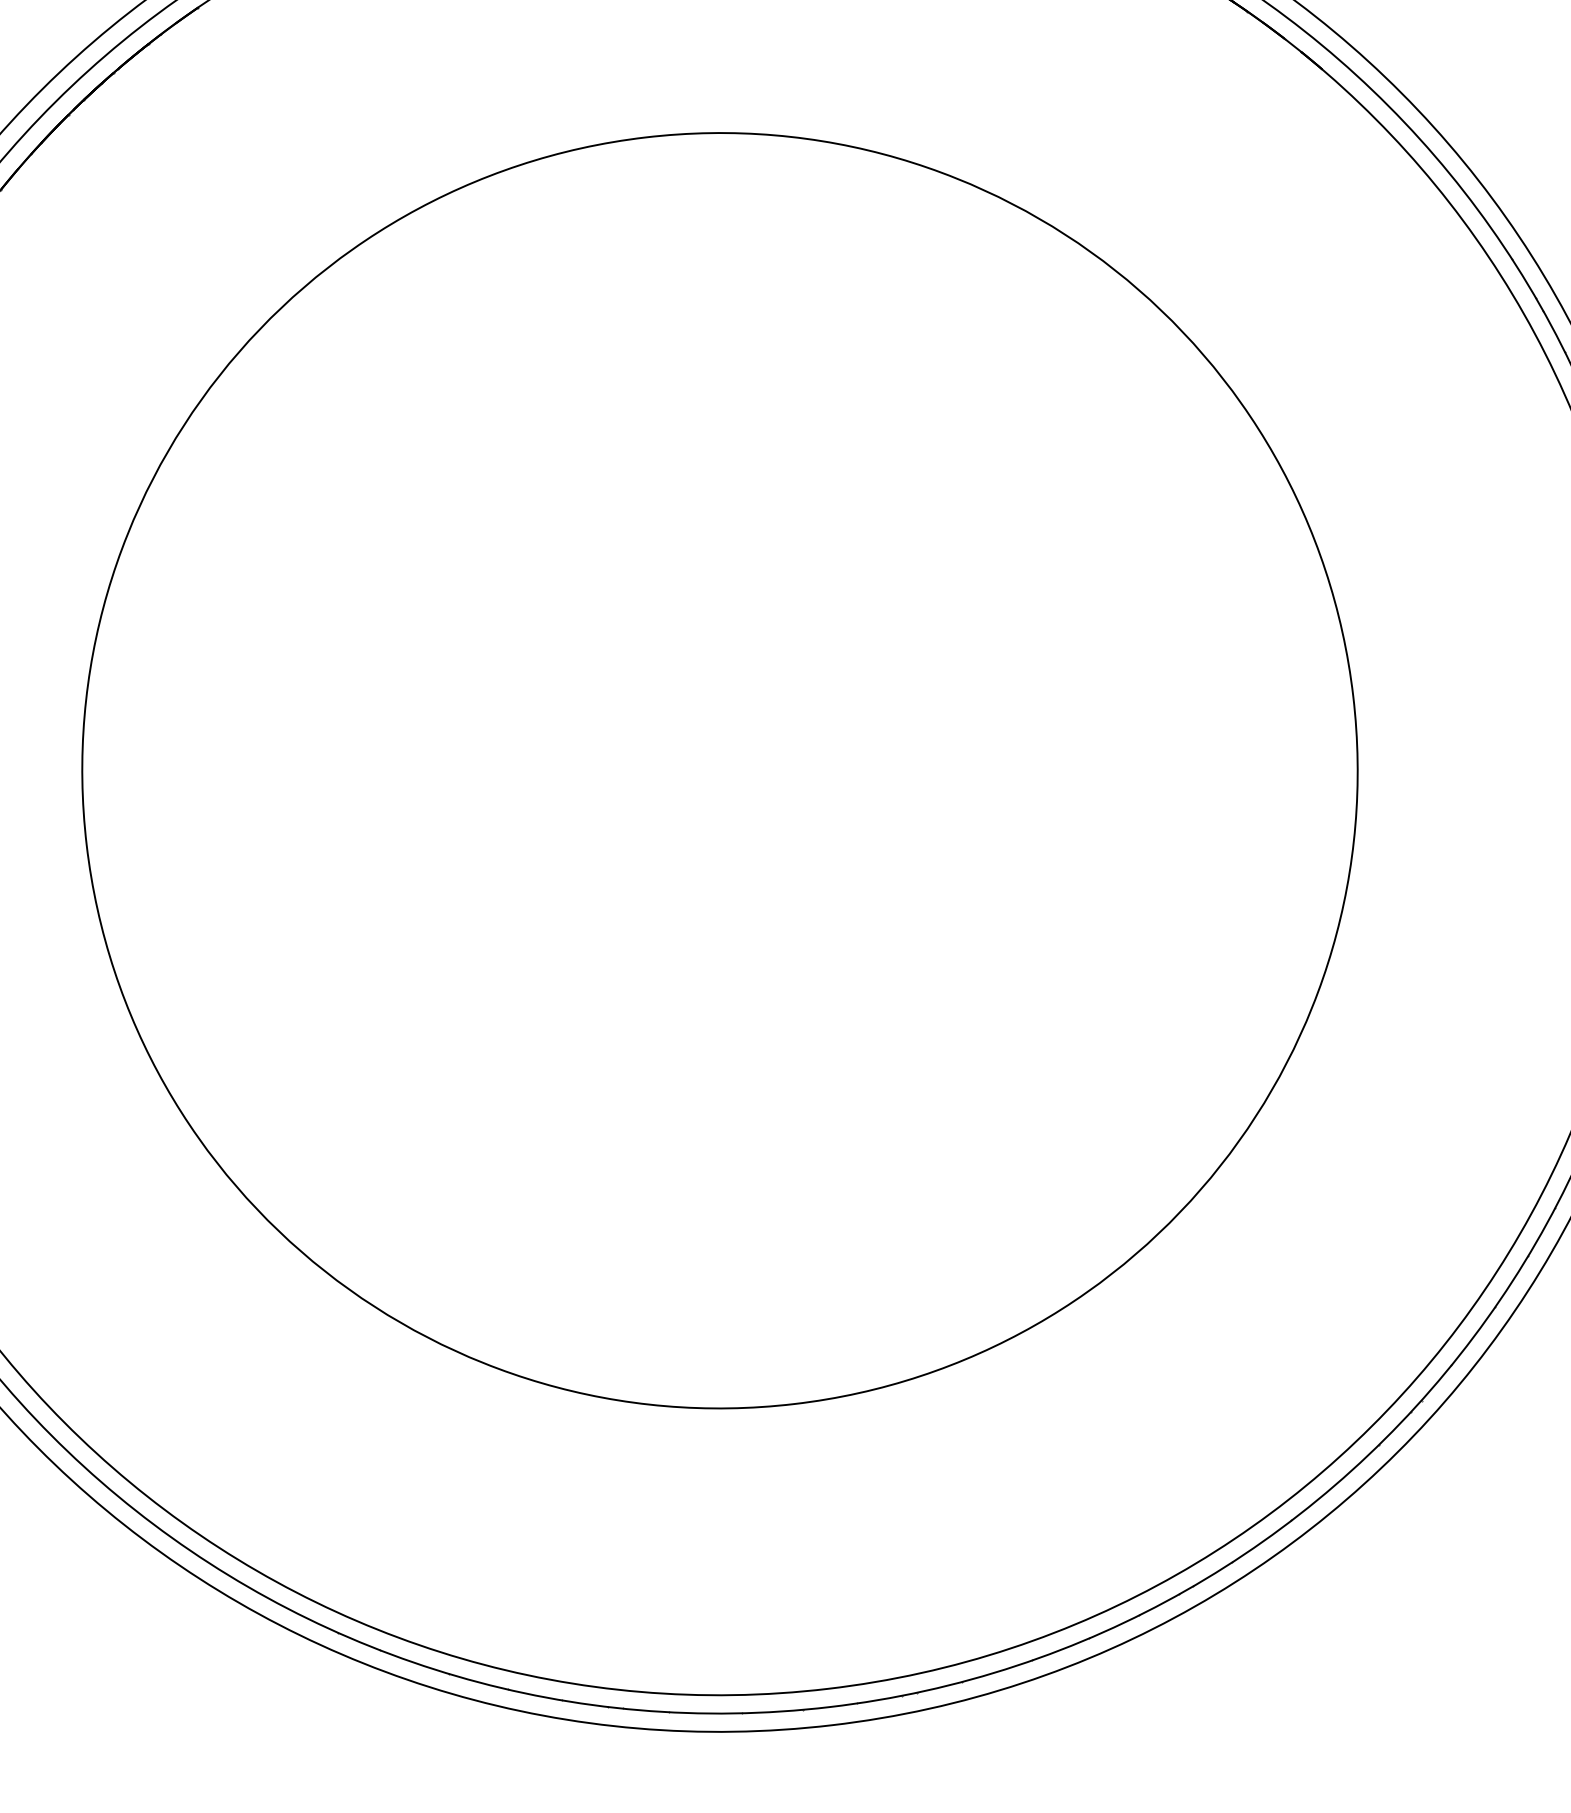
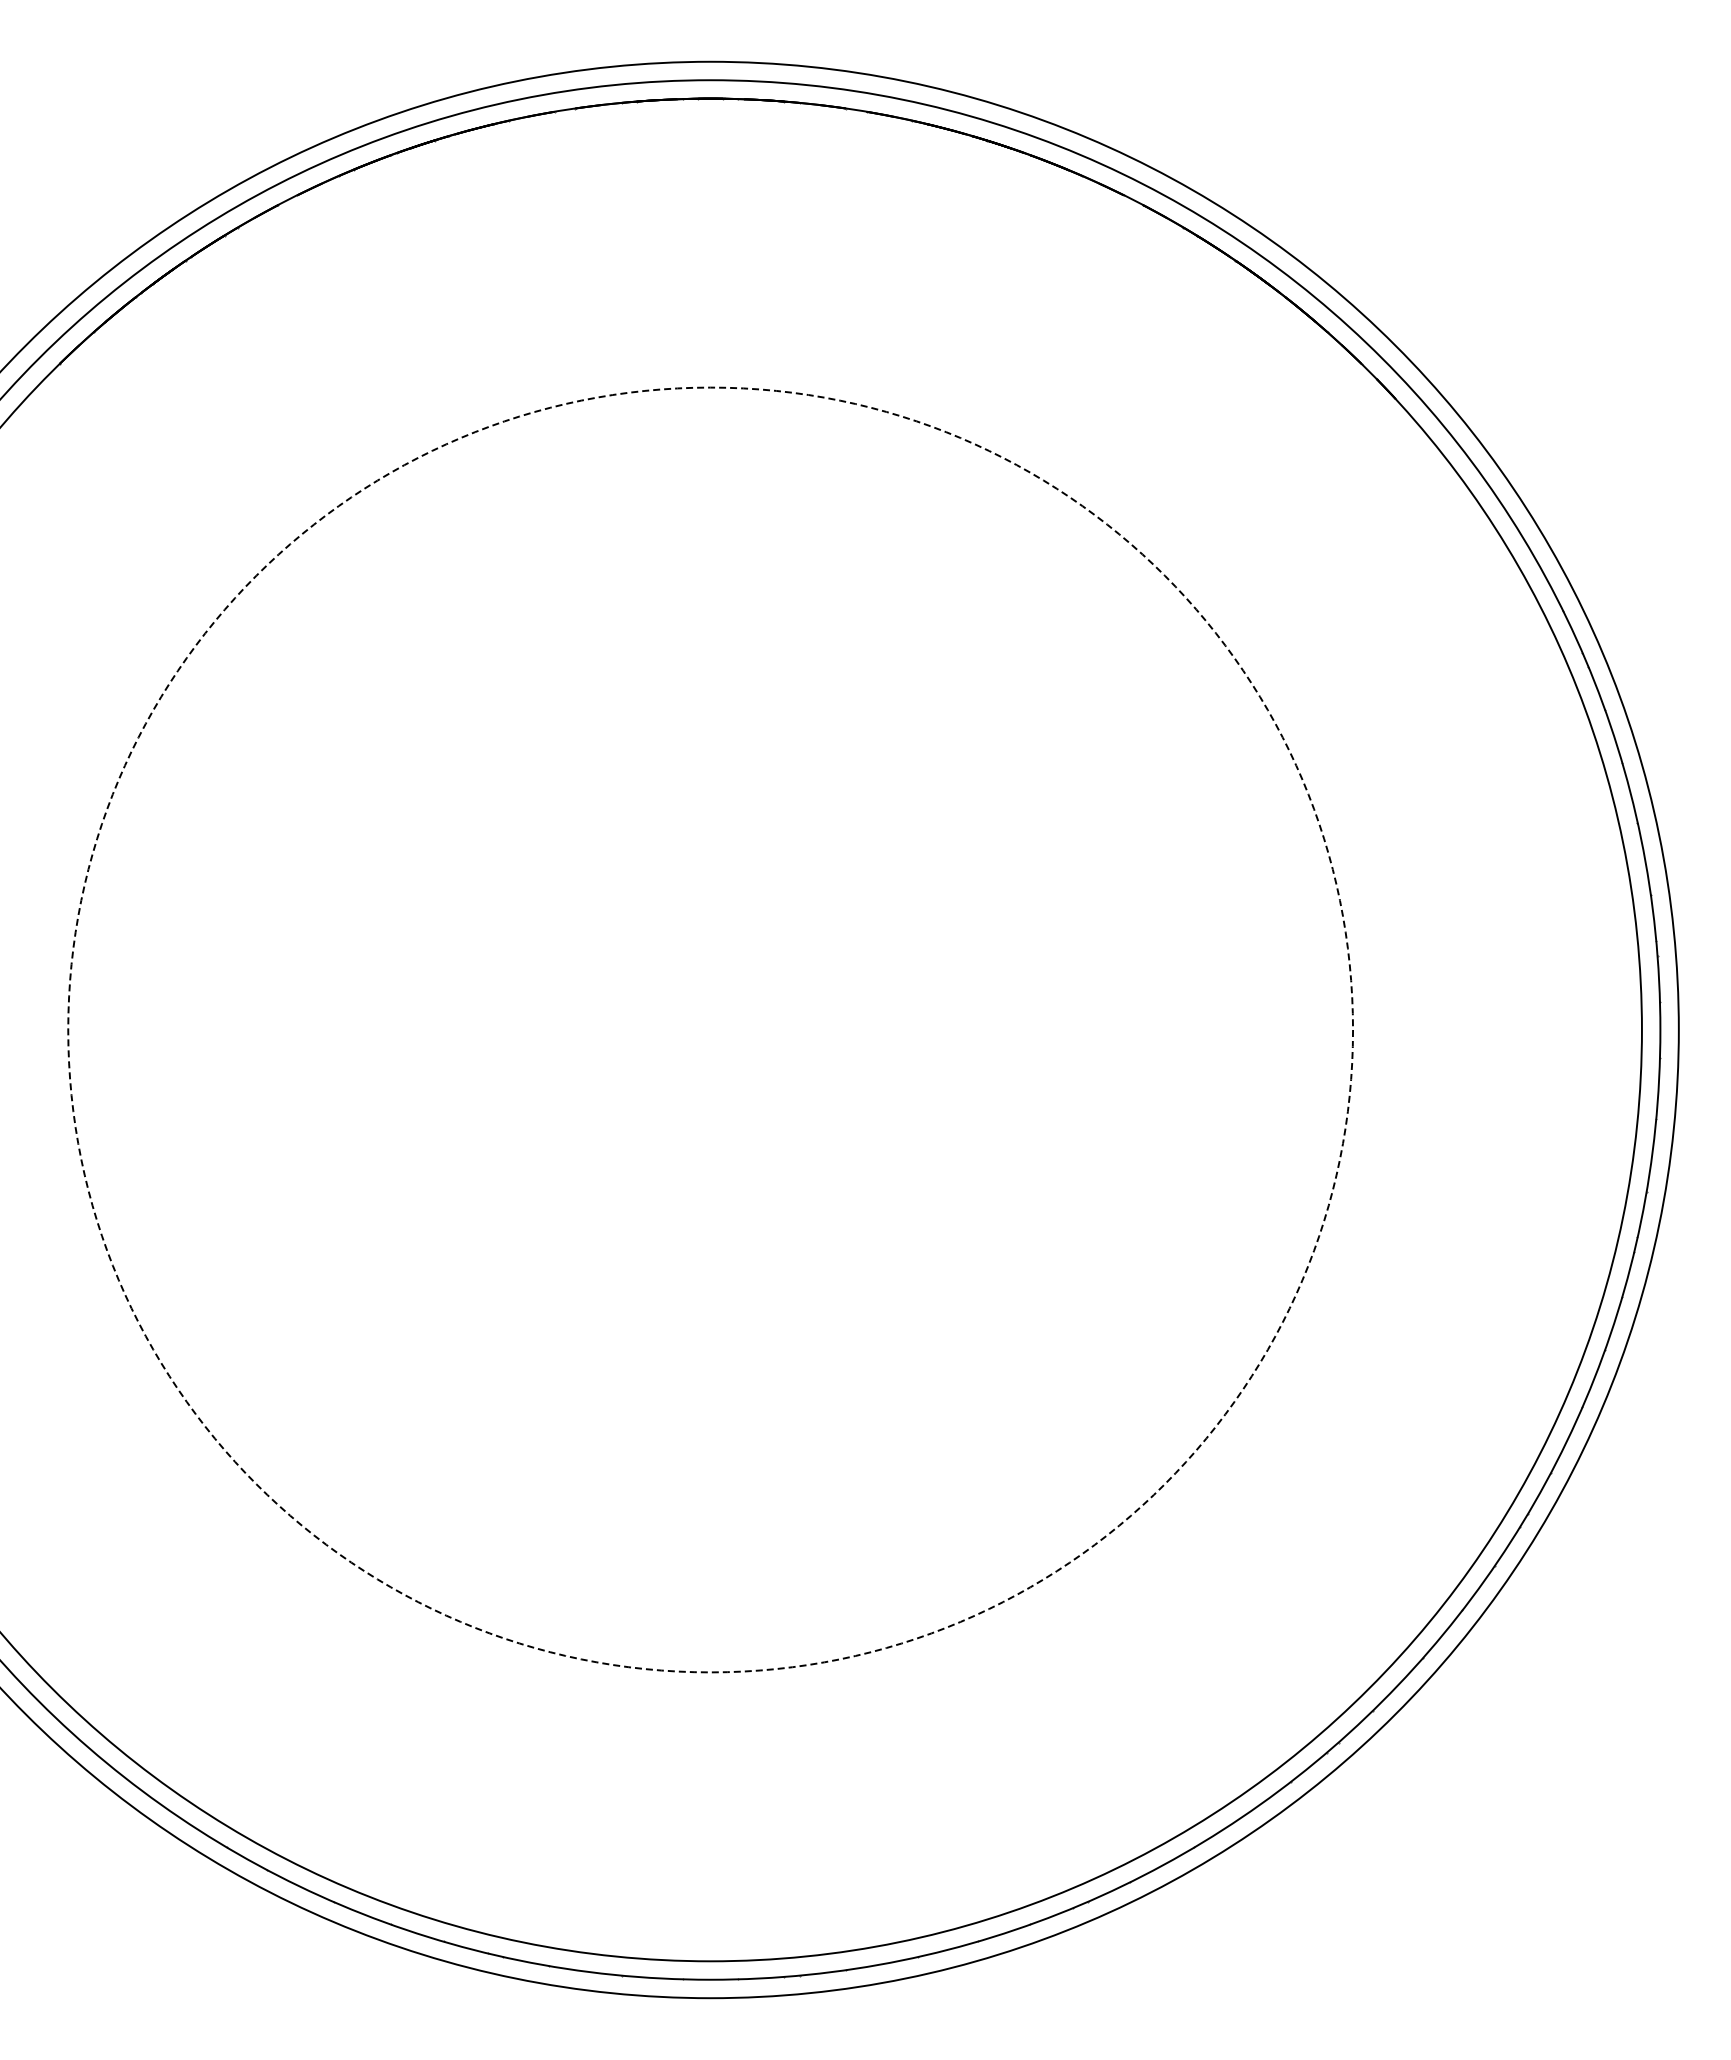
circle: (719, 770) -> (710, 1029), solid -> dashed

